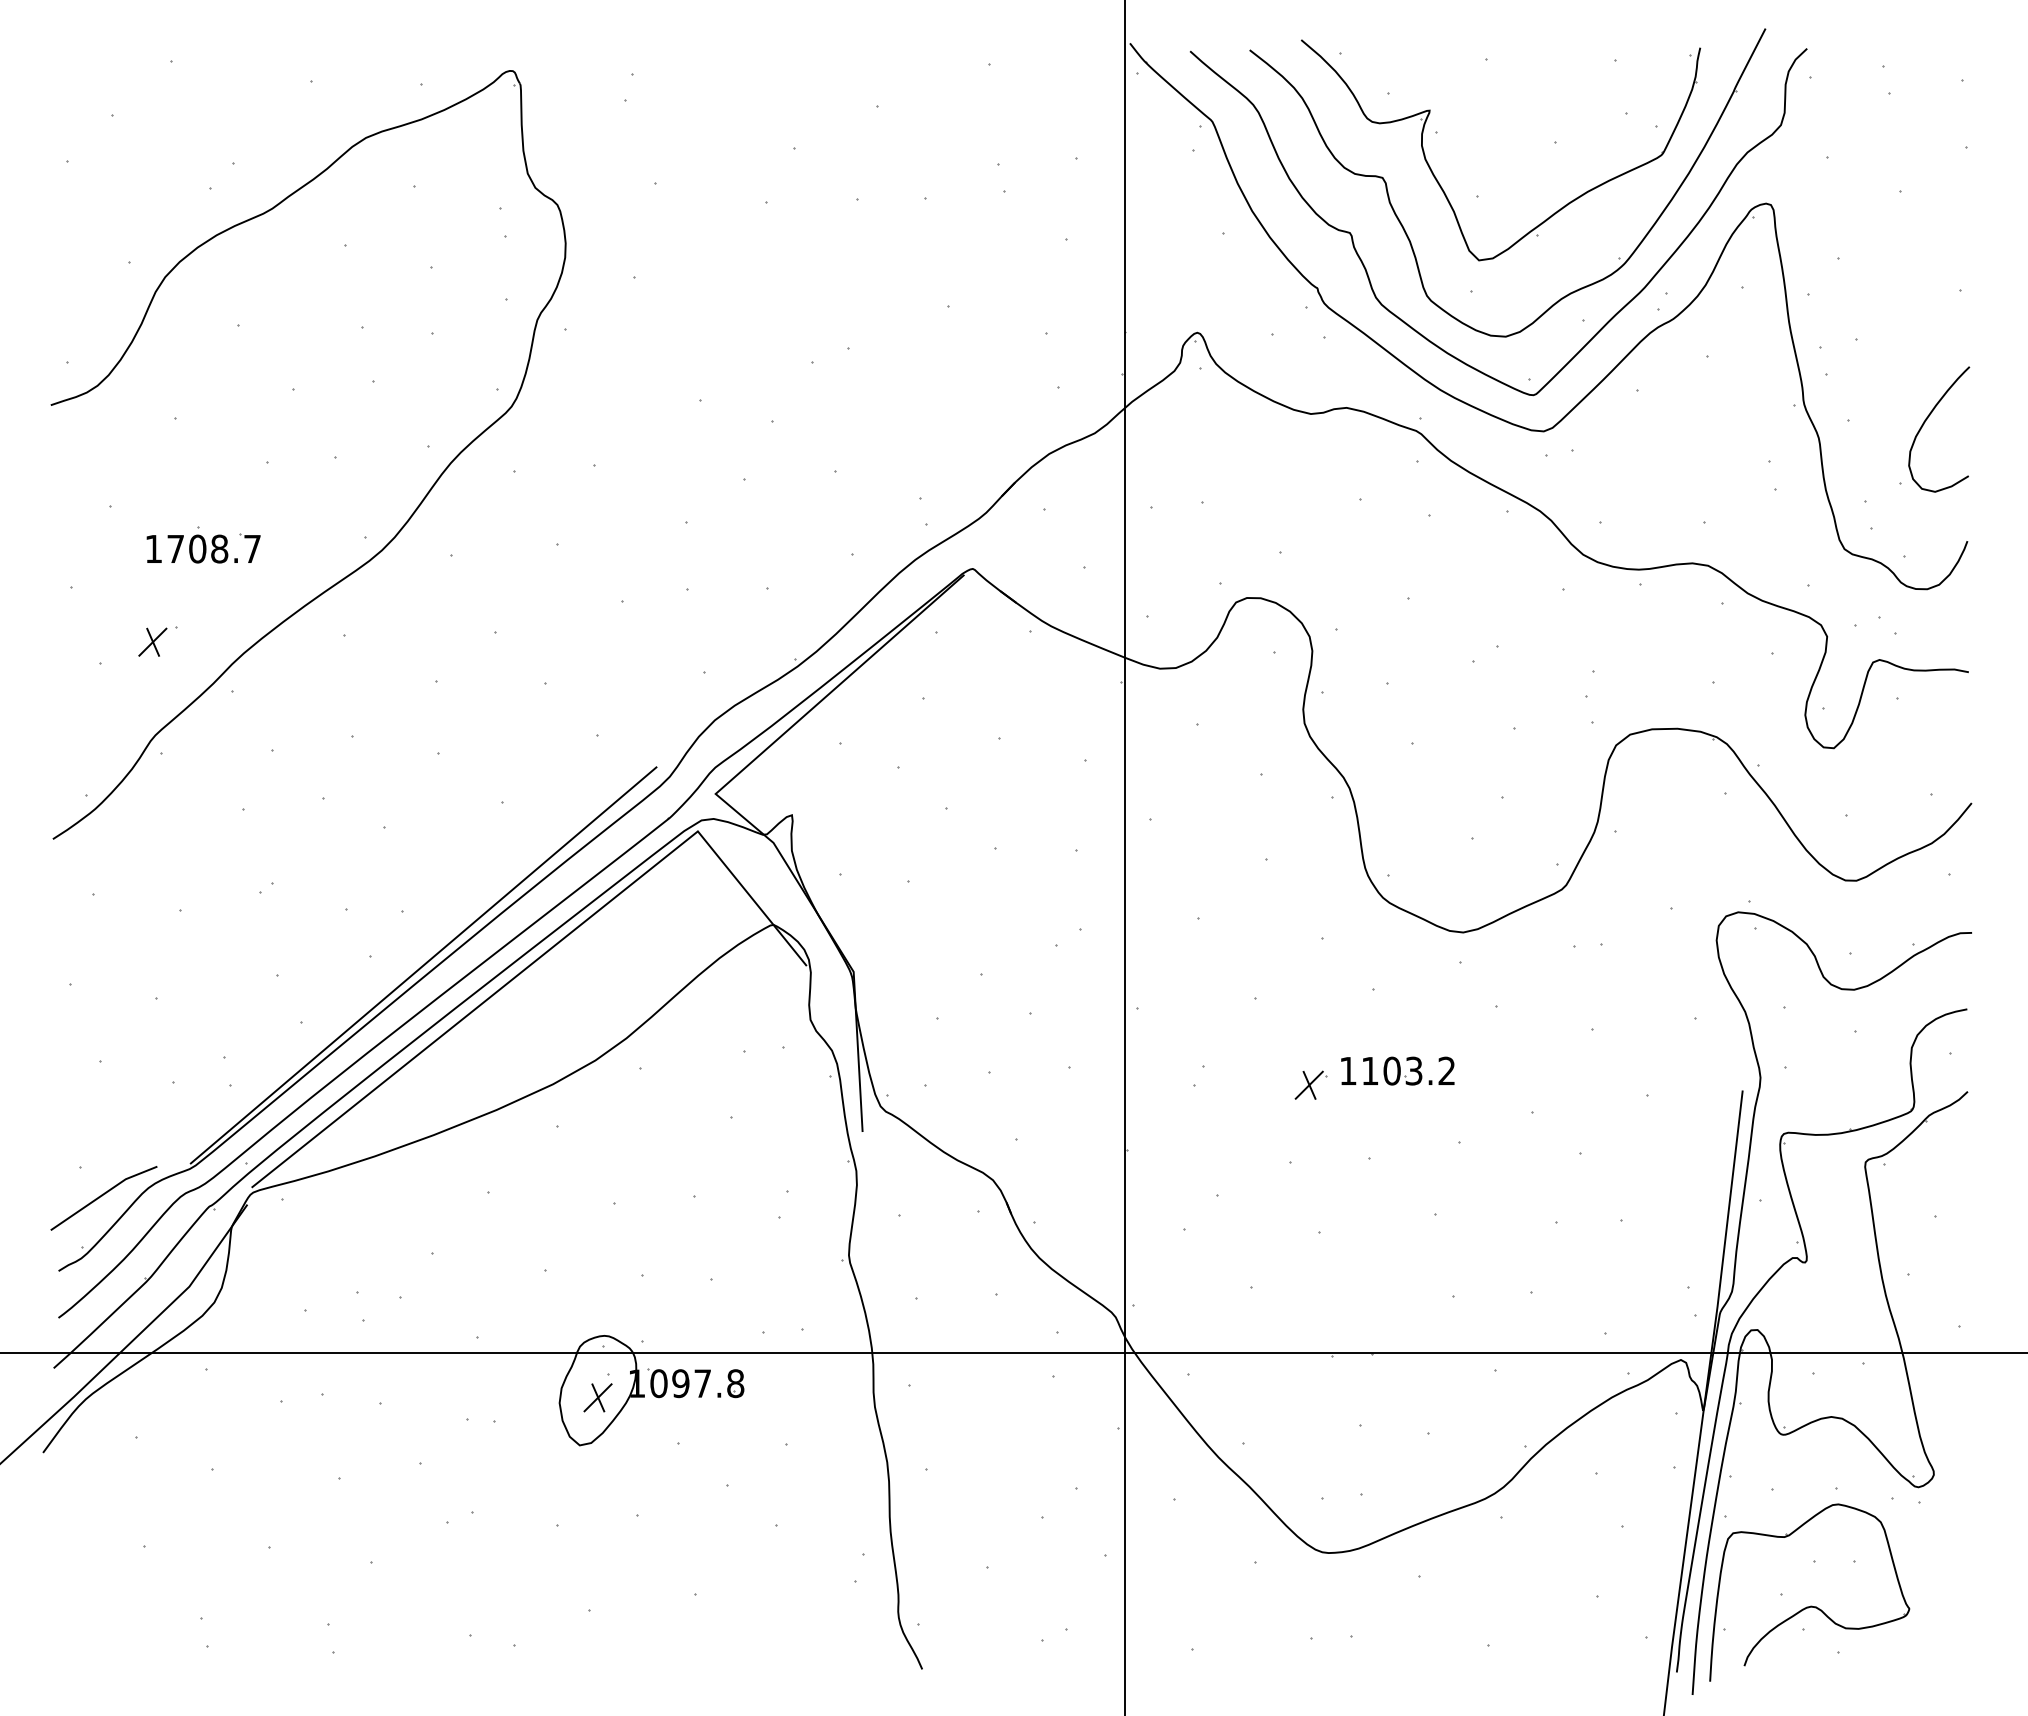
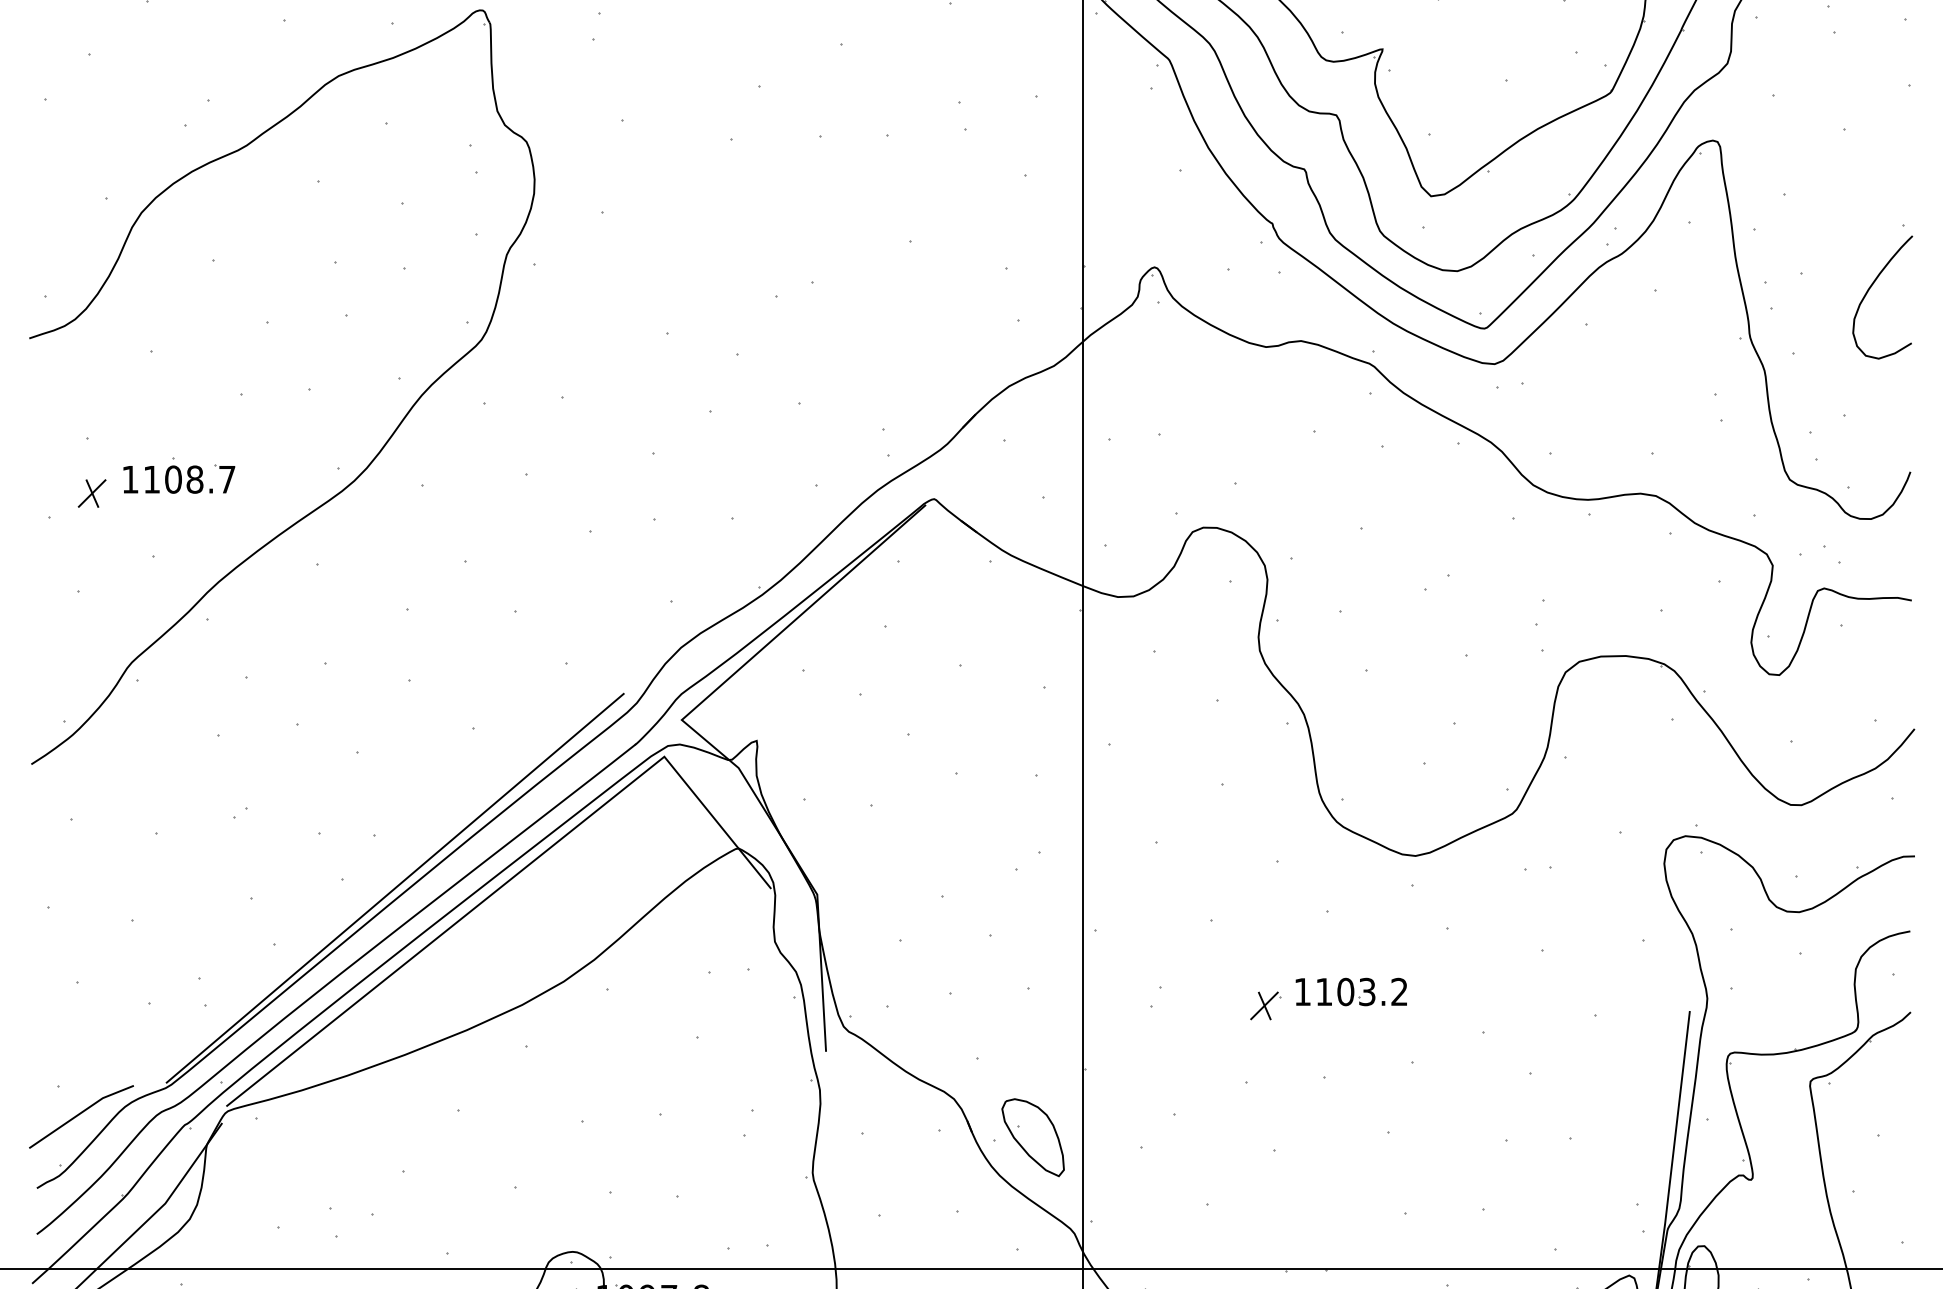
curve: (1928, 418) -> (1872, 286), moved
text: (175, 548) -> (151, 479), 1708.7 -> 1108.7
part: (152, 641) -> (91, 492), moved
part: (1073, 1219) -> (1033, 1137), added

